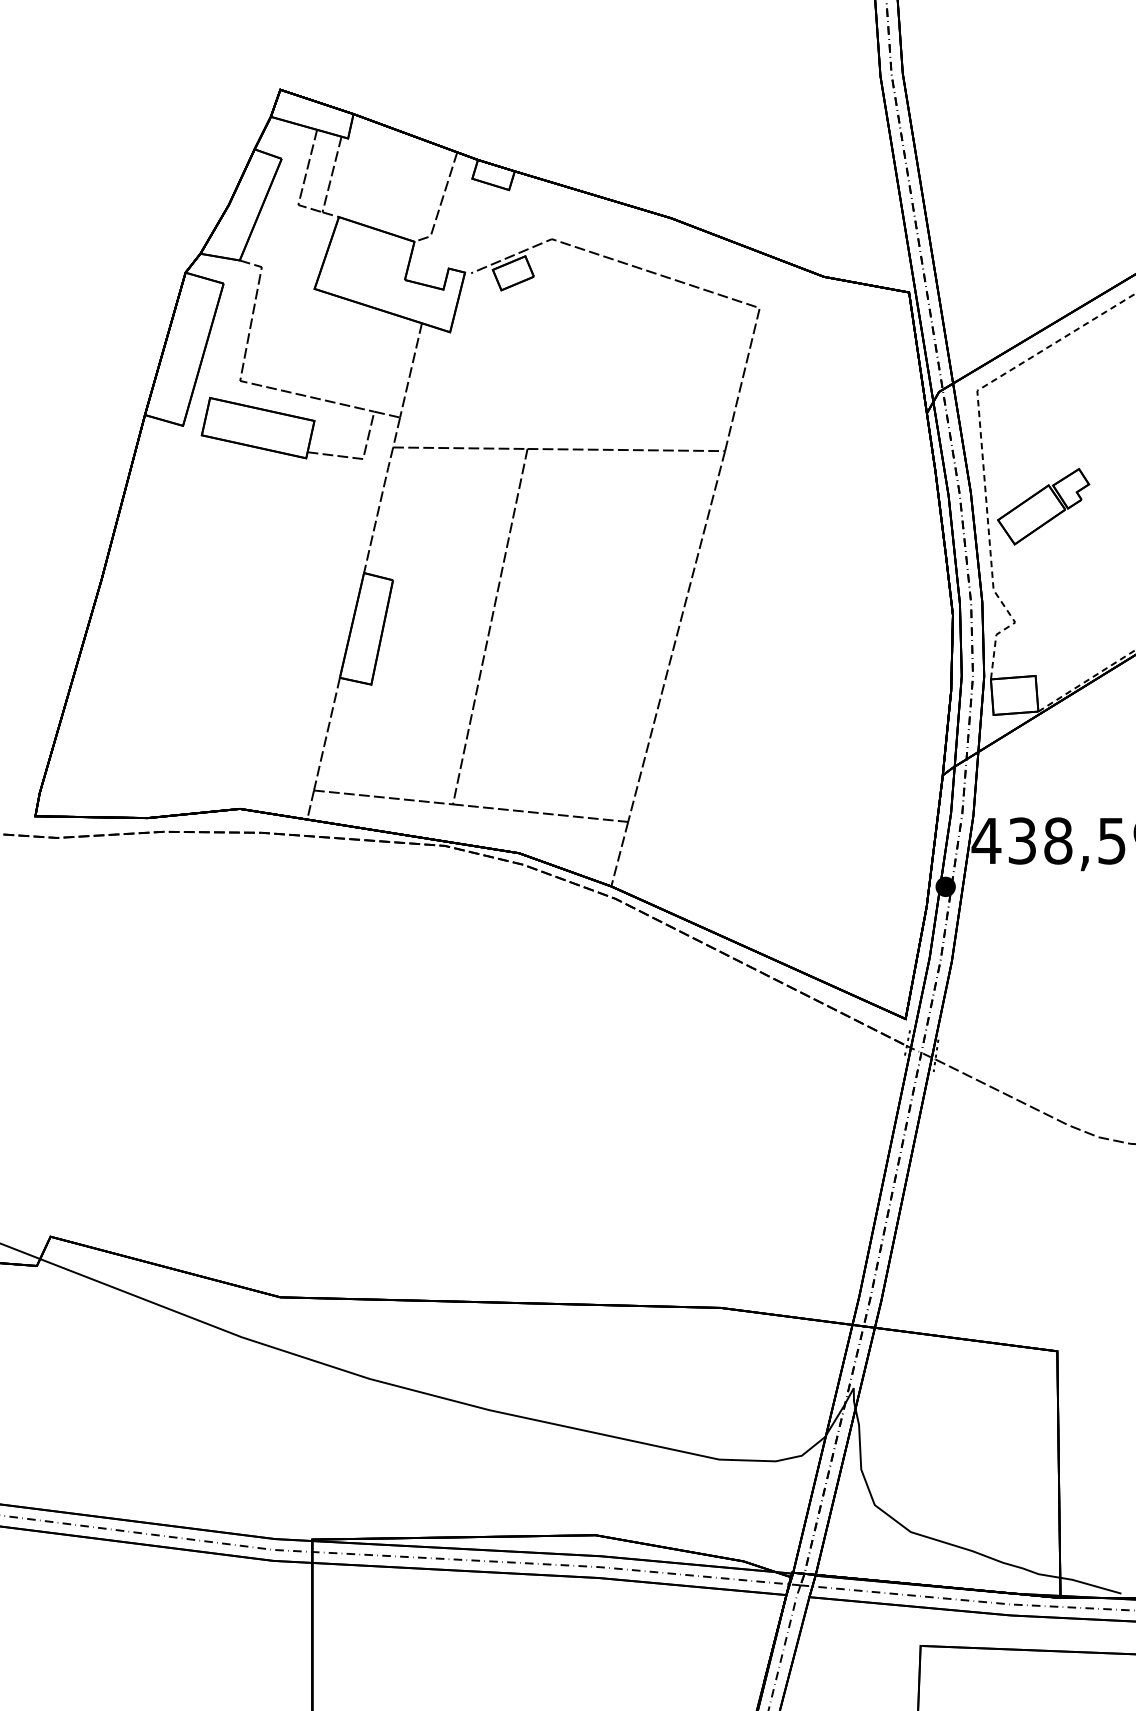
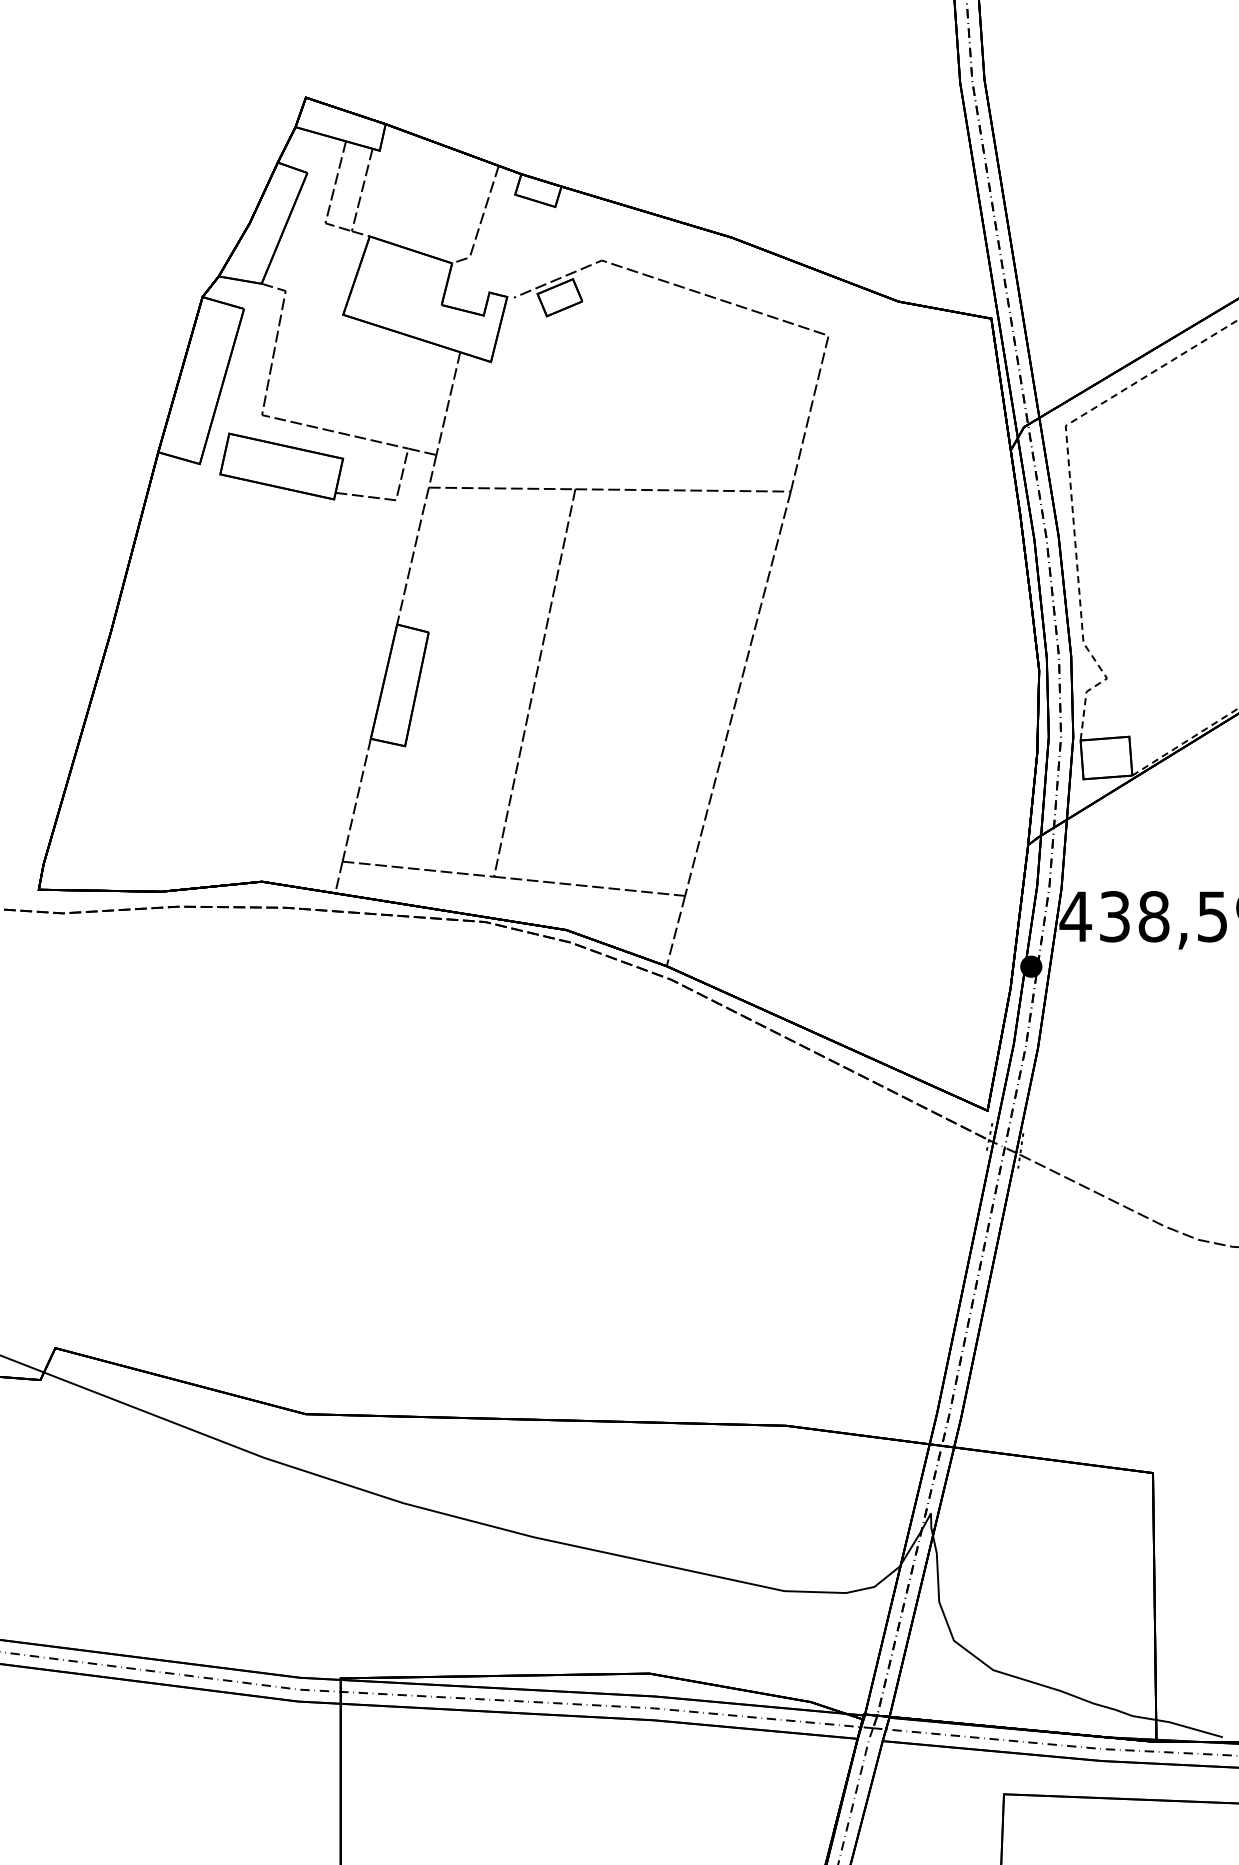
part: (1043, 506) -> (1137, 552), removed

